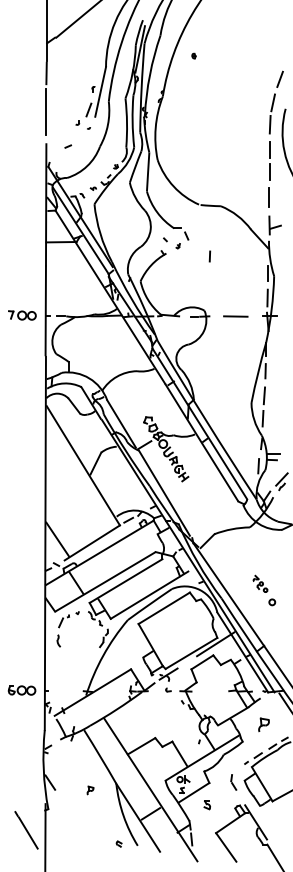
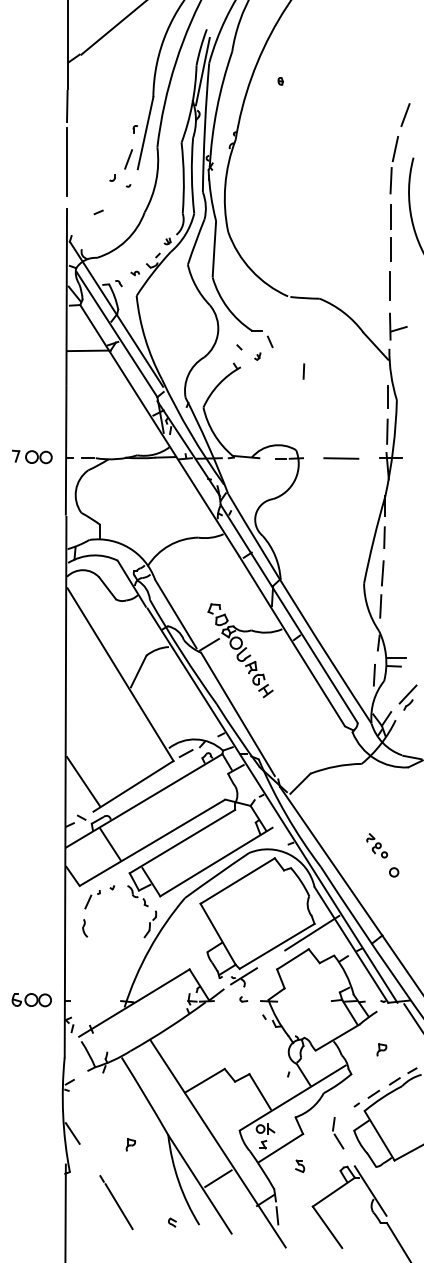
part: (263, 724) -> (381, 1049), size x0.62
part: (233, 782) -> (337, 1133), size x1.43
line: (26, 830) -> (116, 1202), moved

